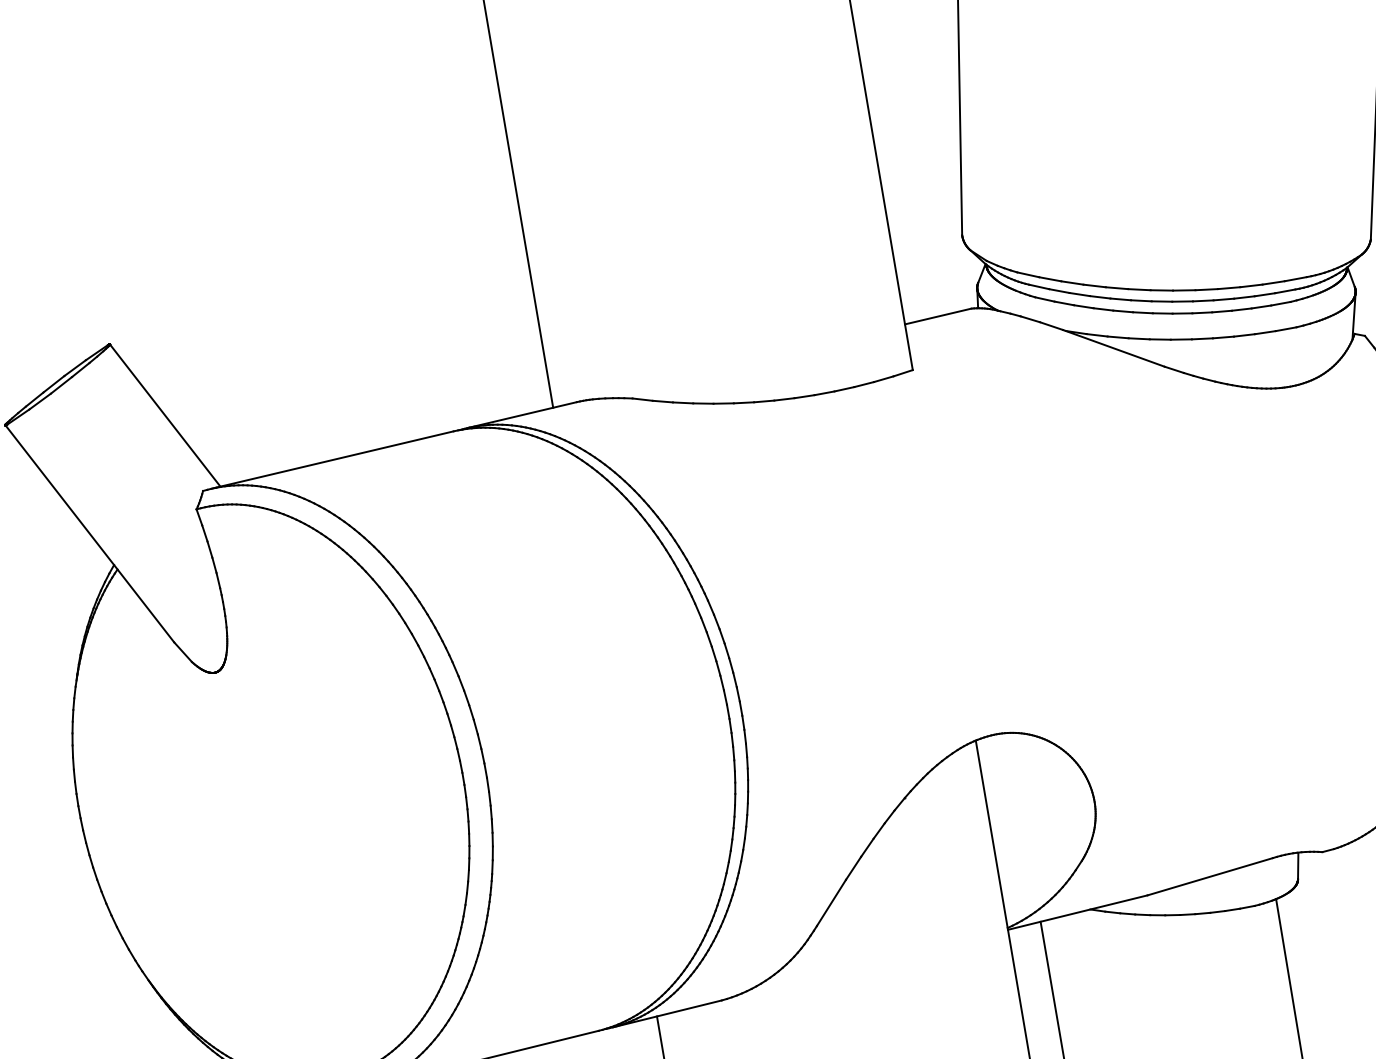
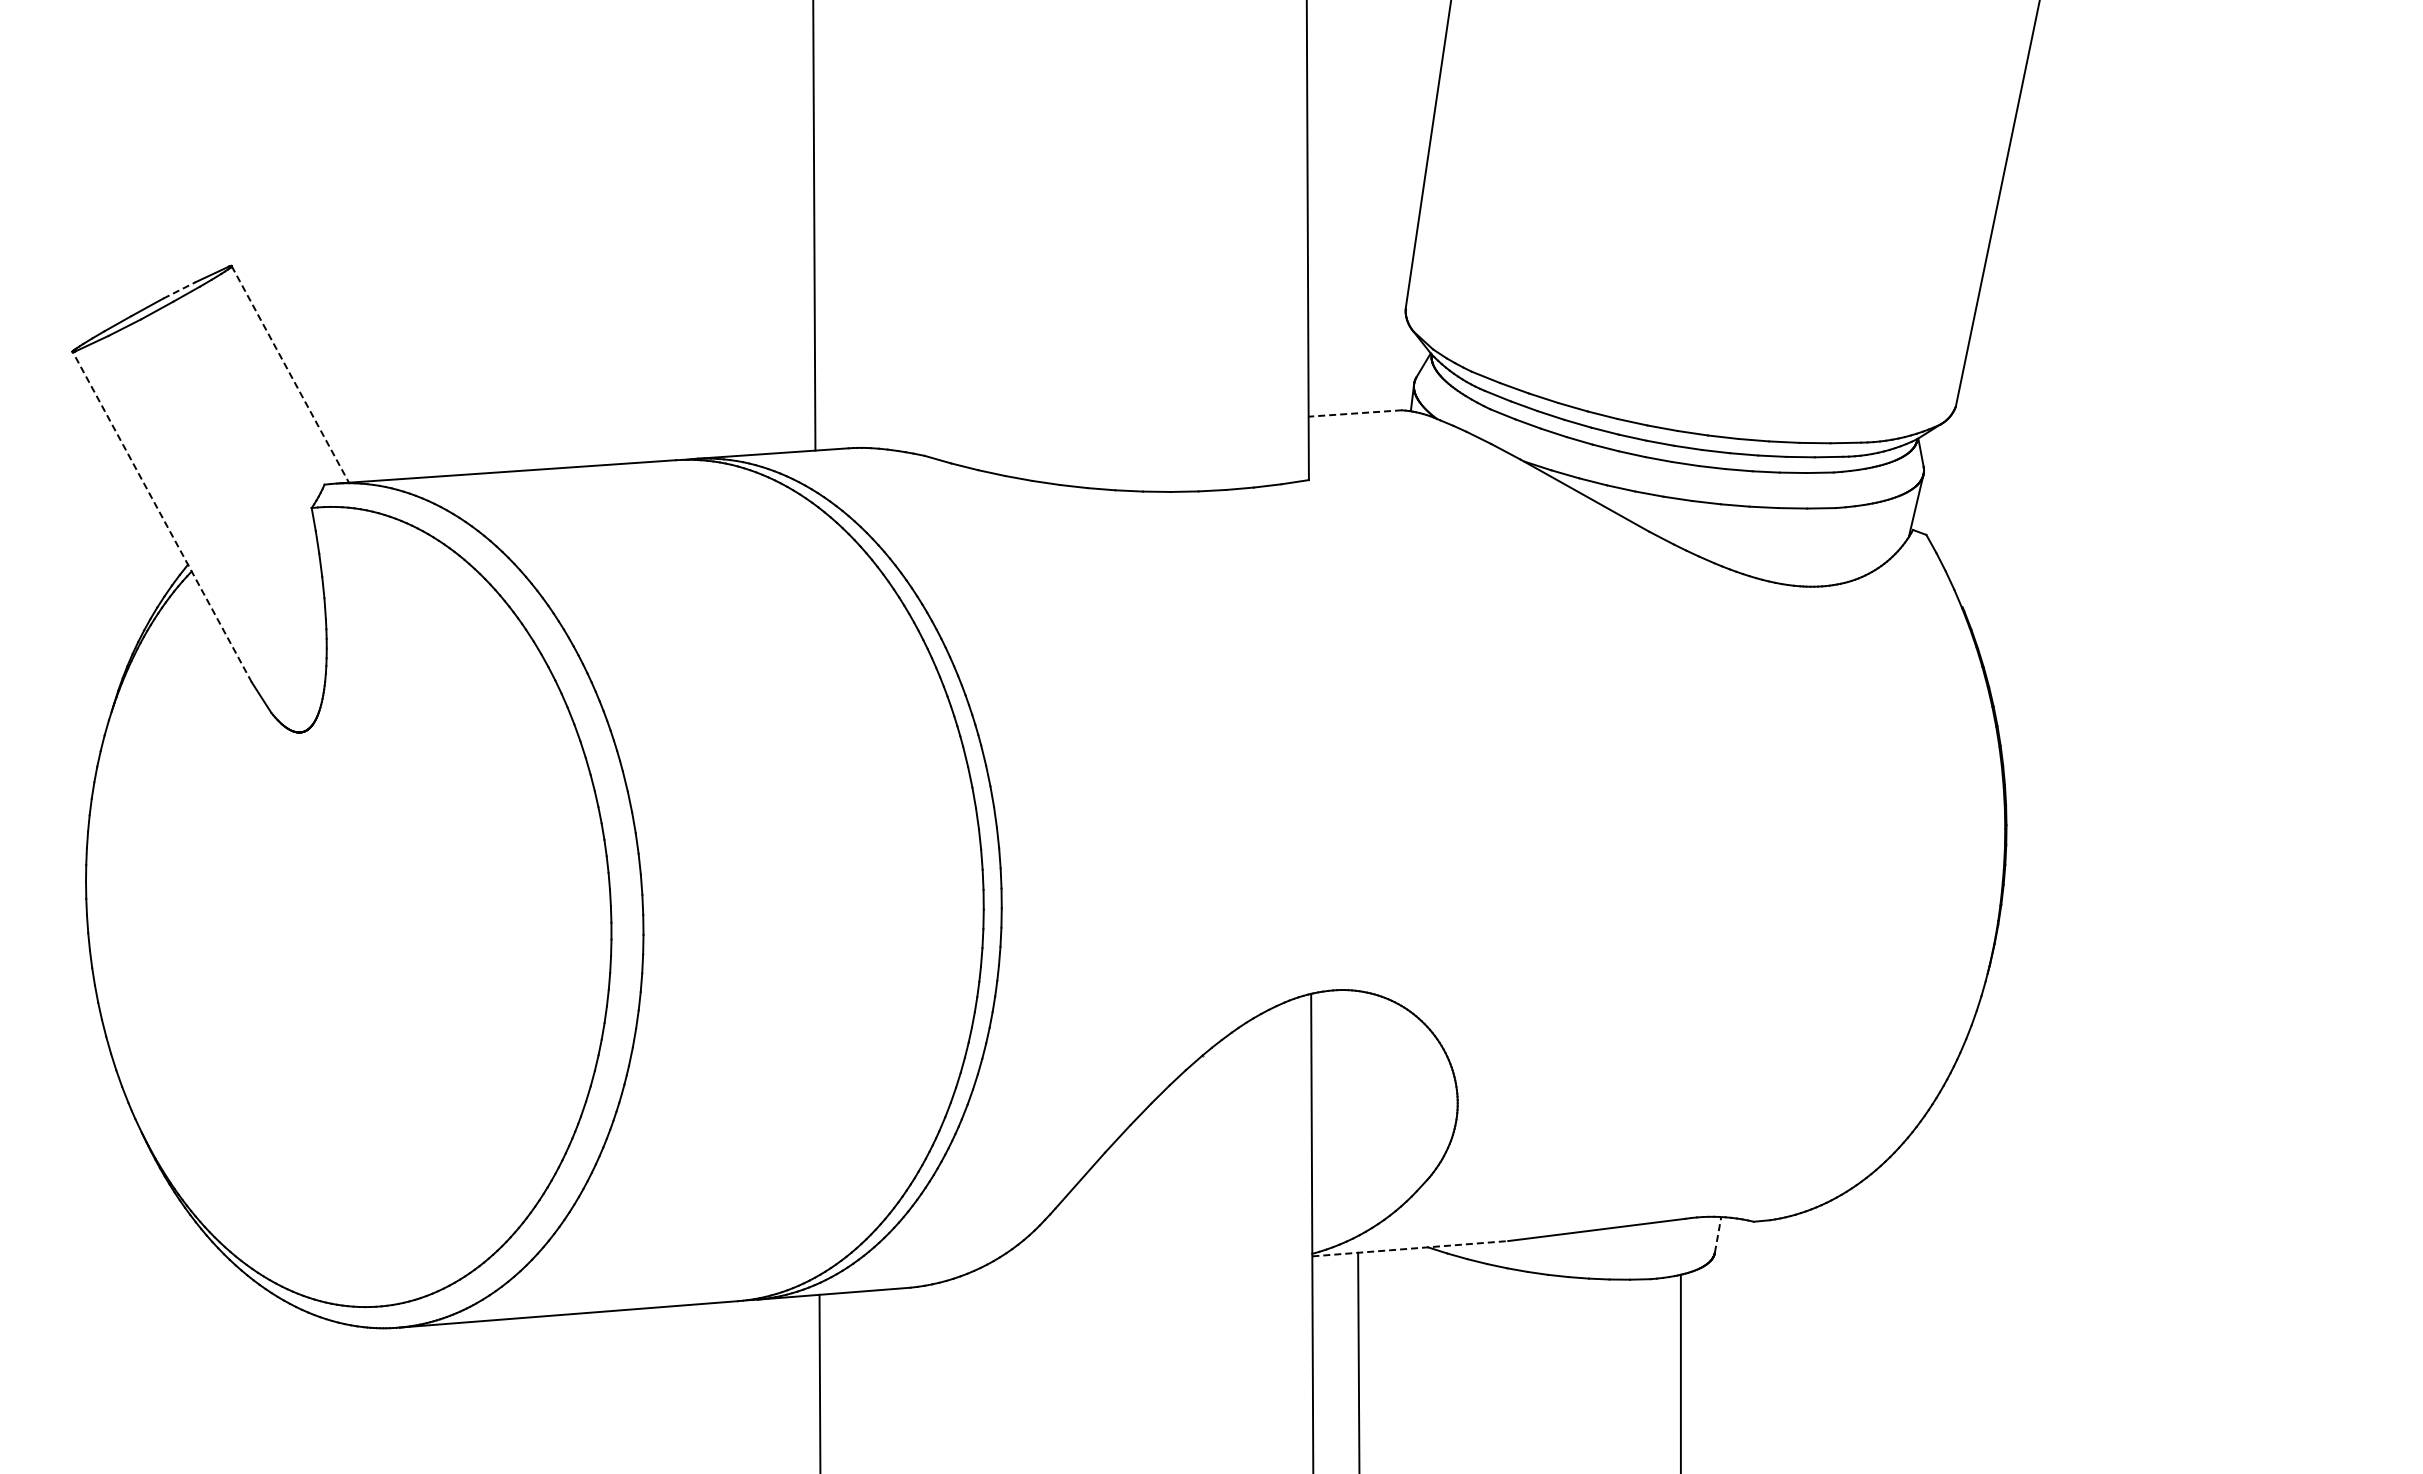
line: (938, 316) -> (1355, 413), solid -> dashed
line: (75, 368) -> (179, 290), solid -> dashed
line: (165, 415) -> (290, 374), solid -> dashed
line: (89, 533) -> (162, 516), solid -> dashed
line: (1298, 866) -> (1718, 1235), solid -> dashed
line: (1077, 912) -> (1410, 1248), solid -> dashed

